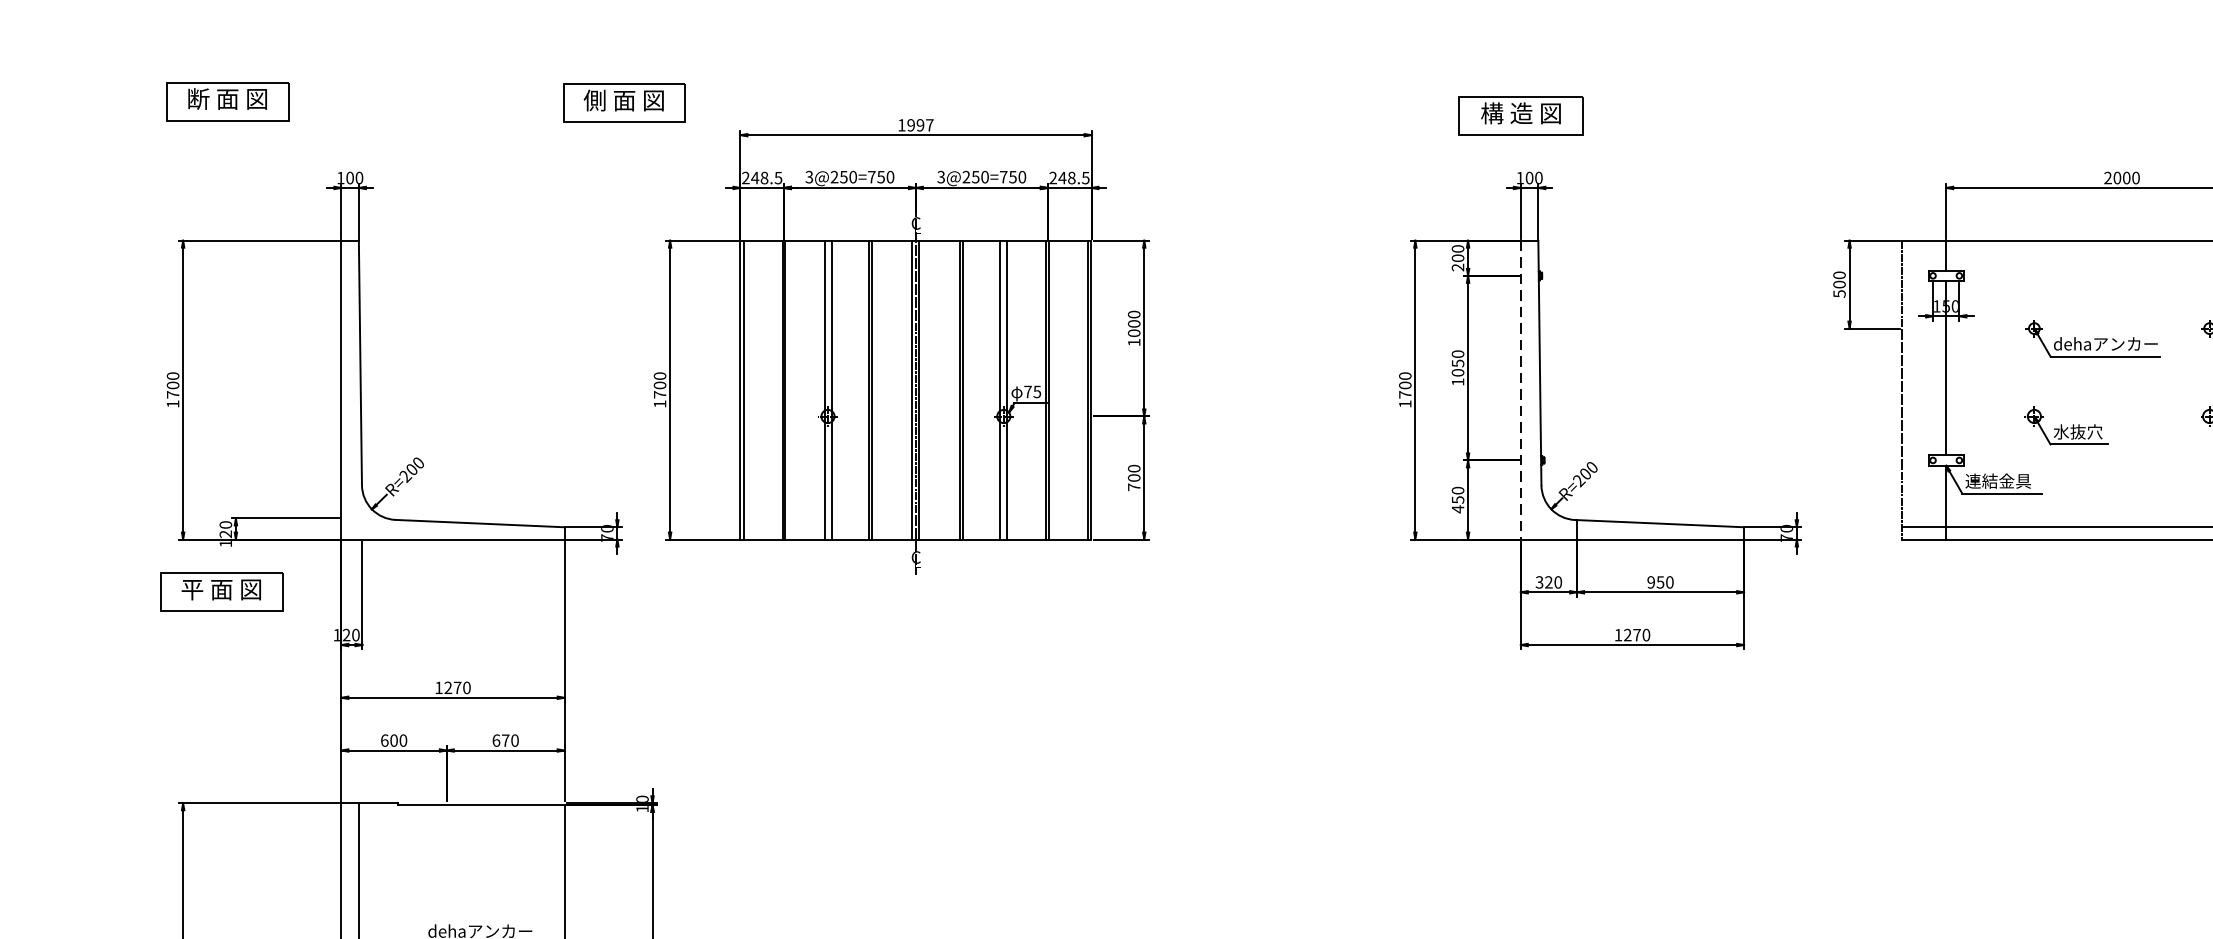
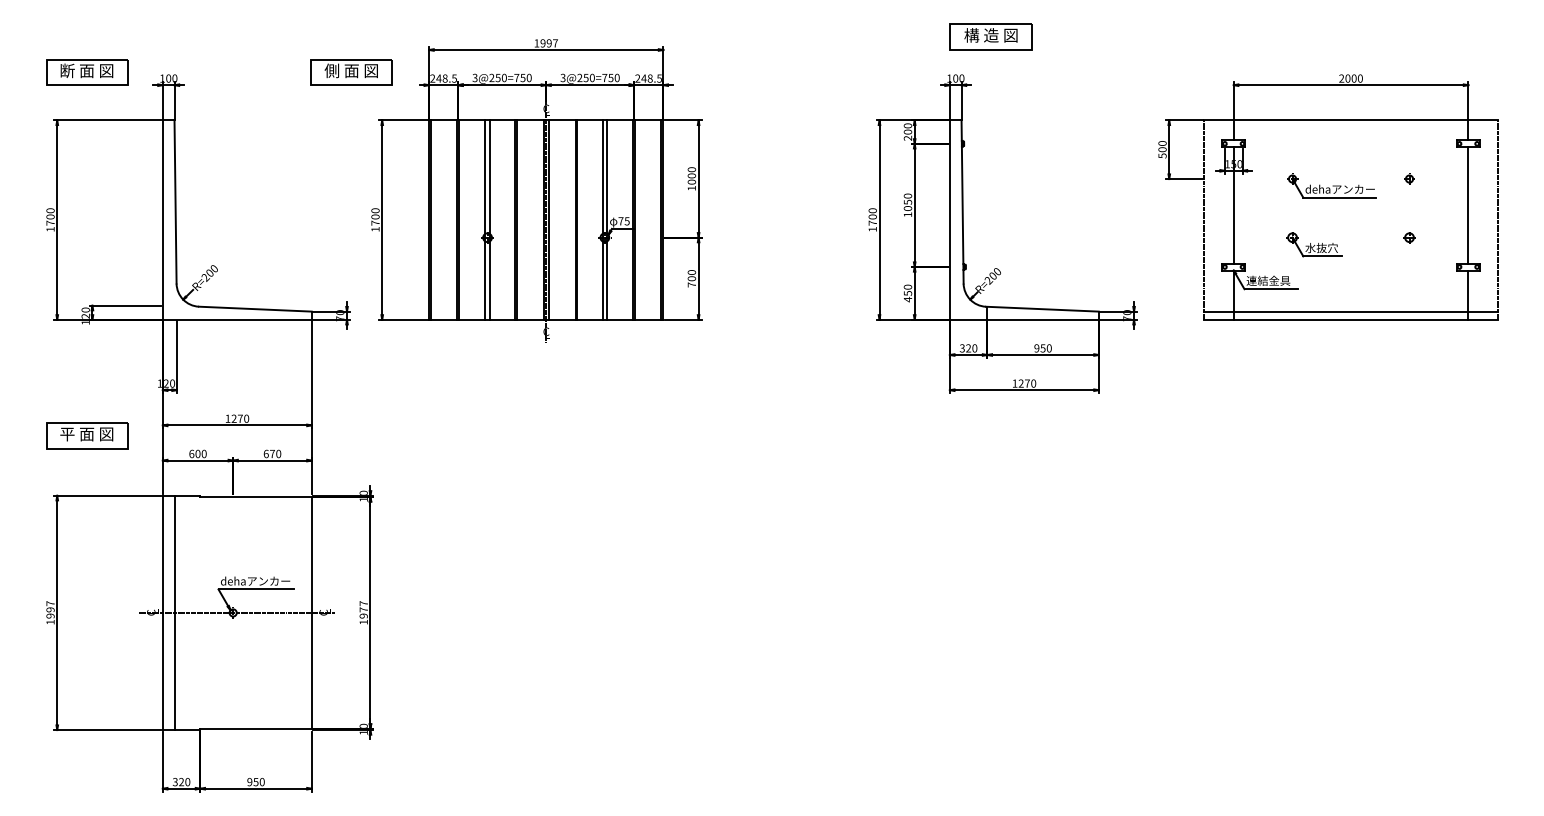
part: (228, 101) -> (87, 72), moved
part: (624, 102) -> (351, 72), moved
part: (1520, 114) -> (990, 36), moved
line: (1520, 390) -> (949, 220), dashed -> solid
part: (222, 591) -> (87, 435), moved

